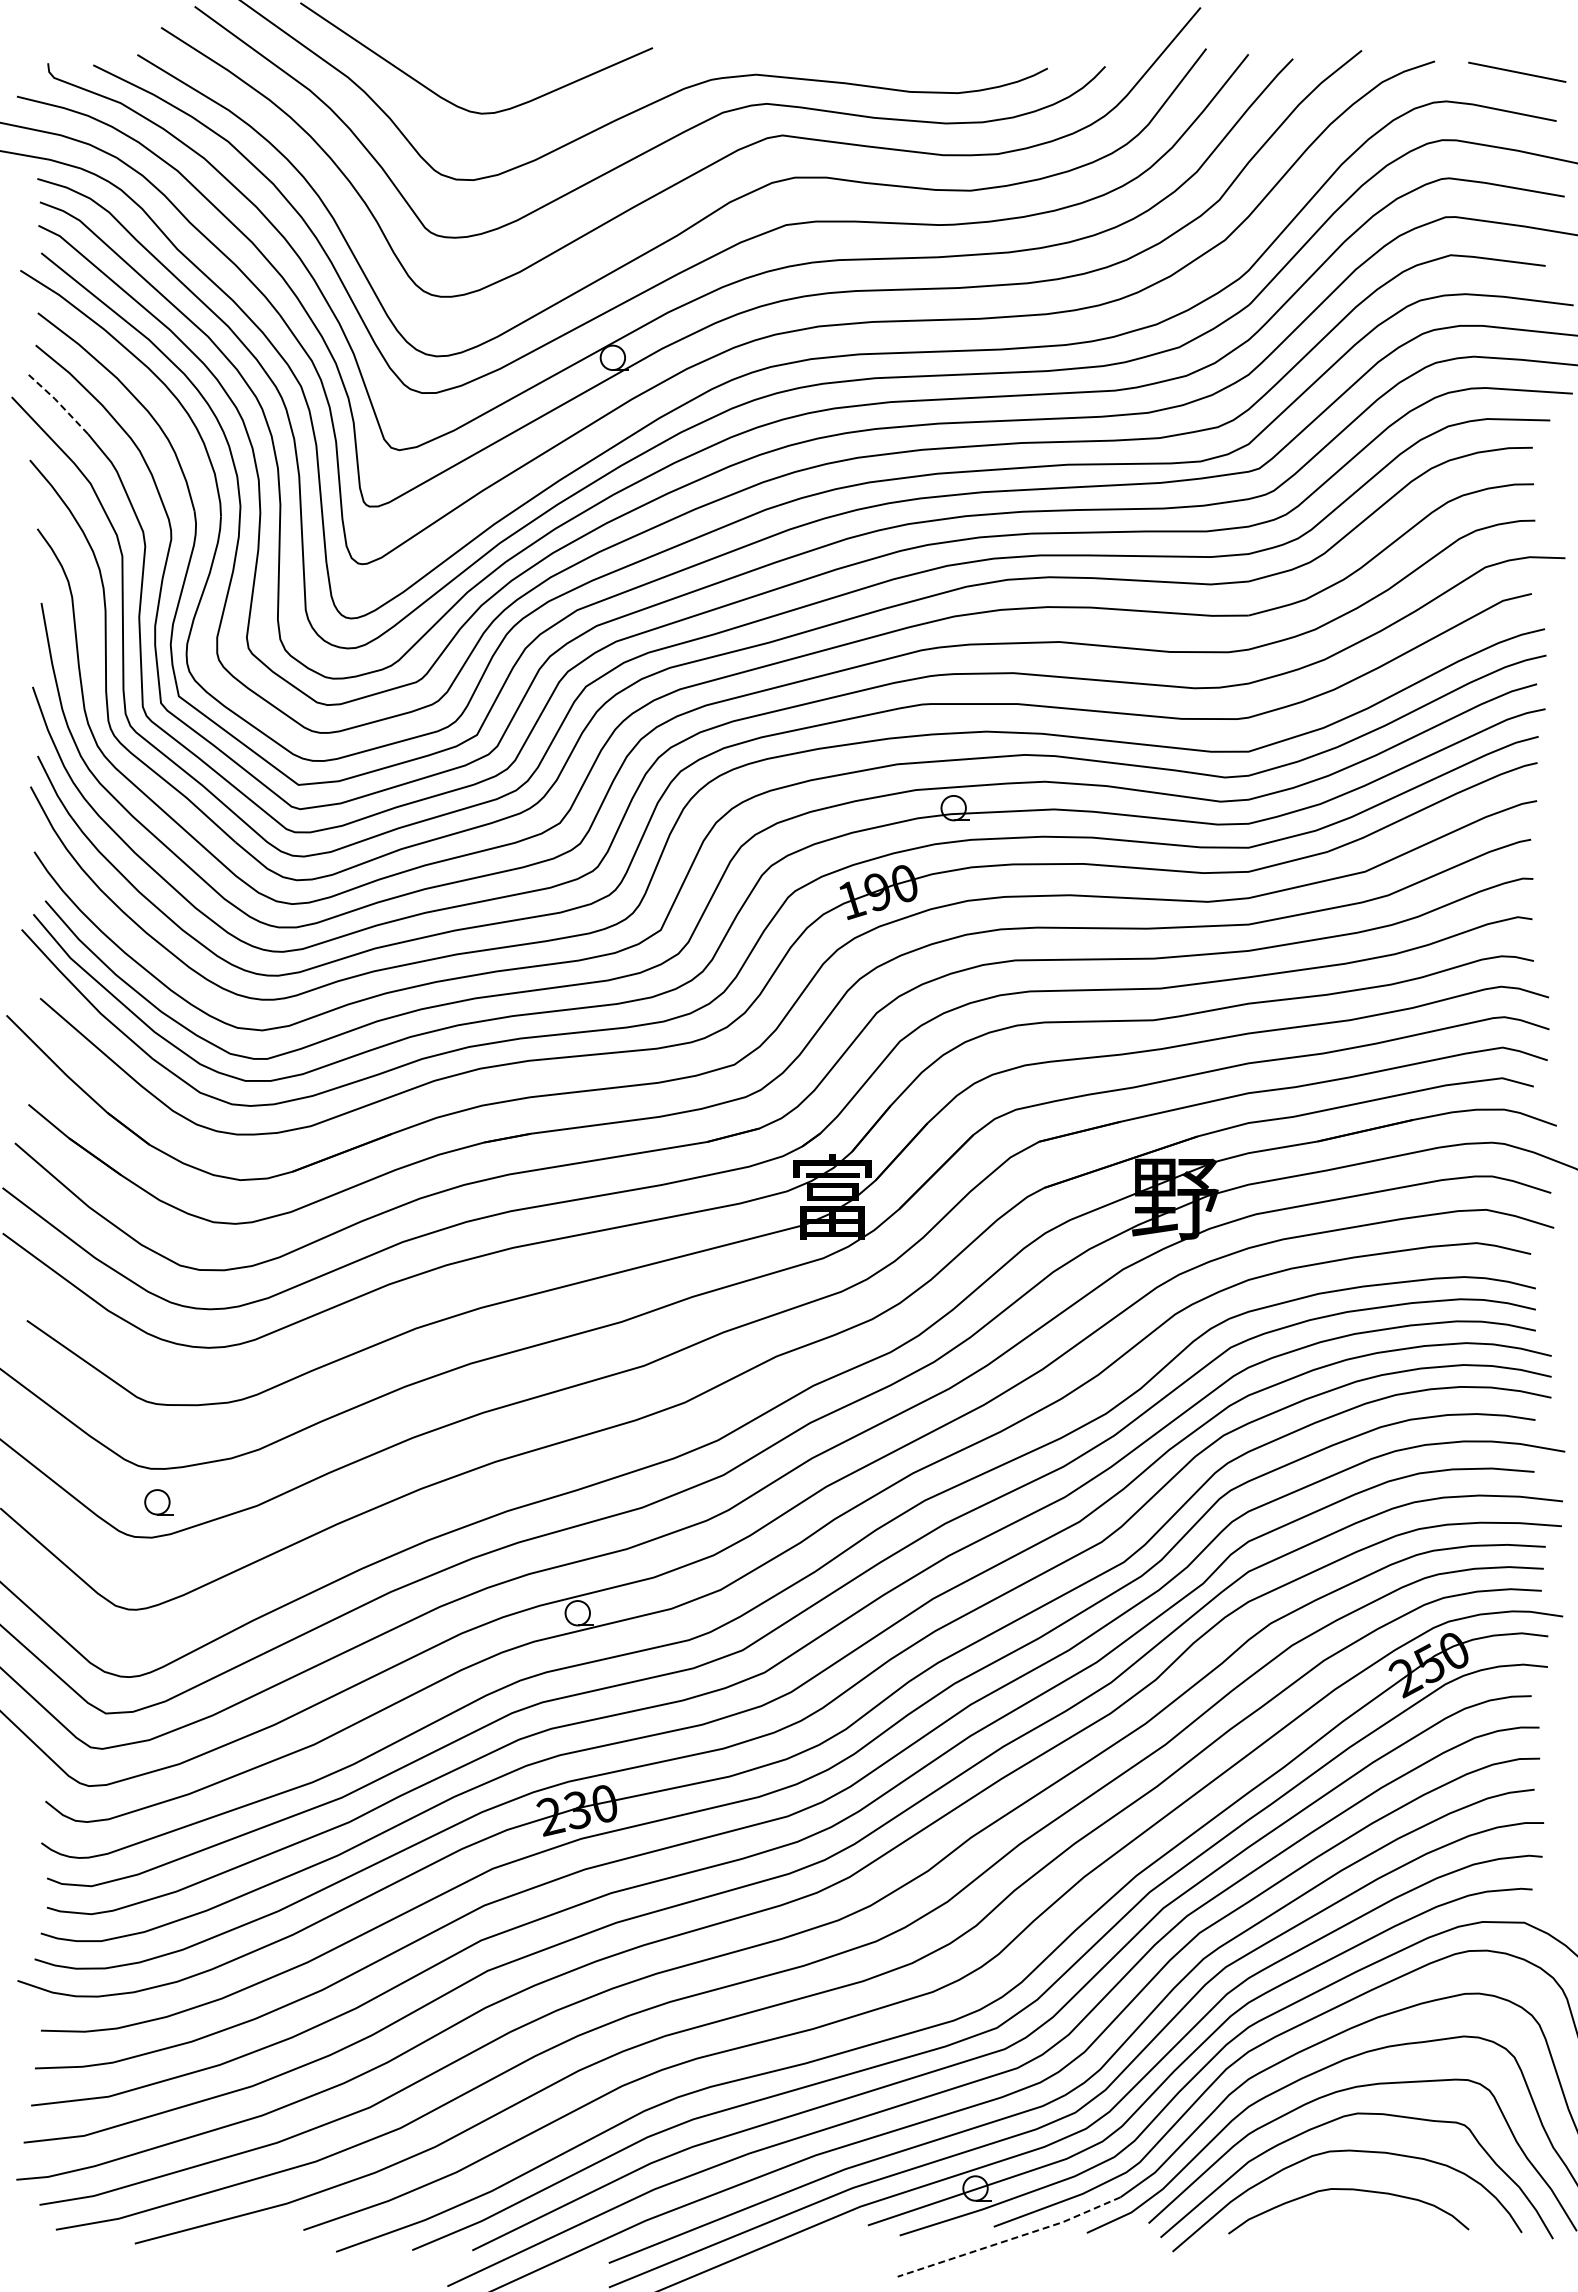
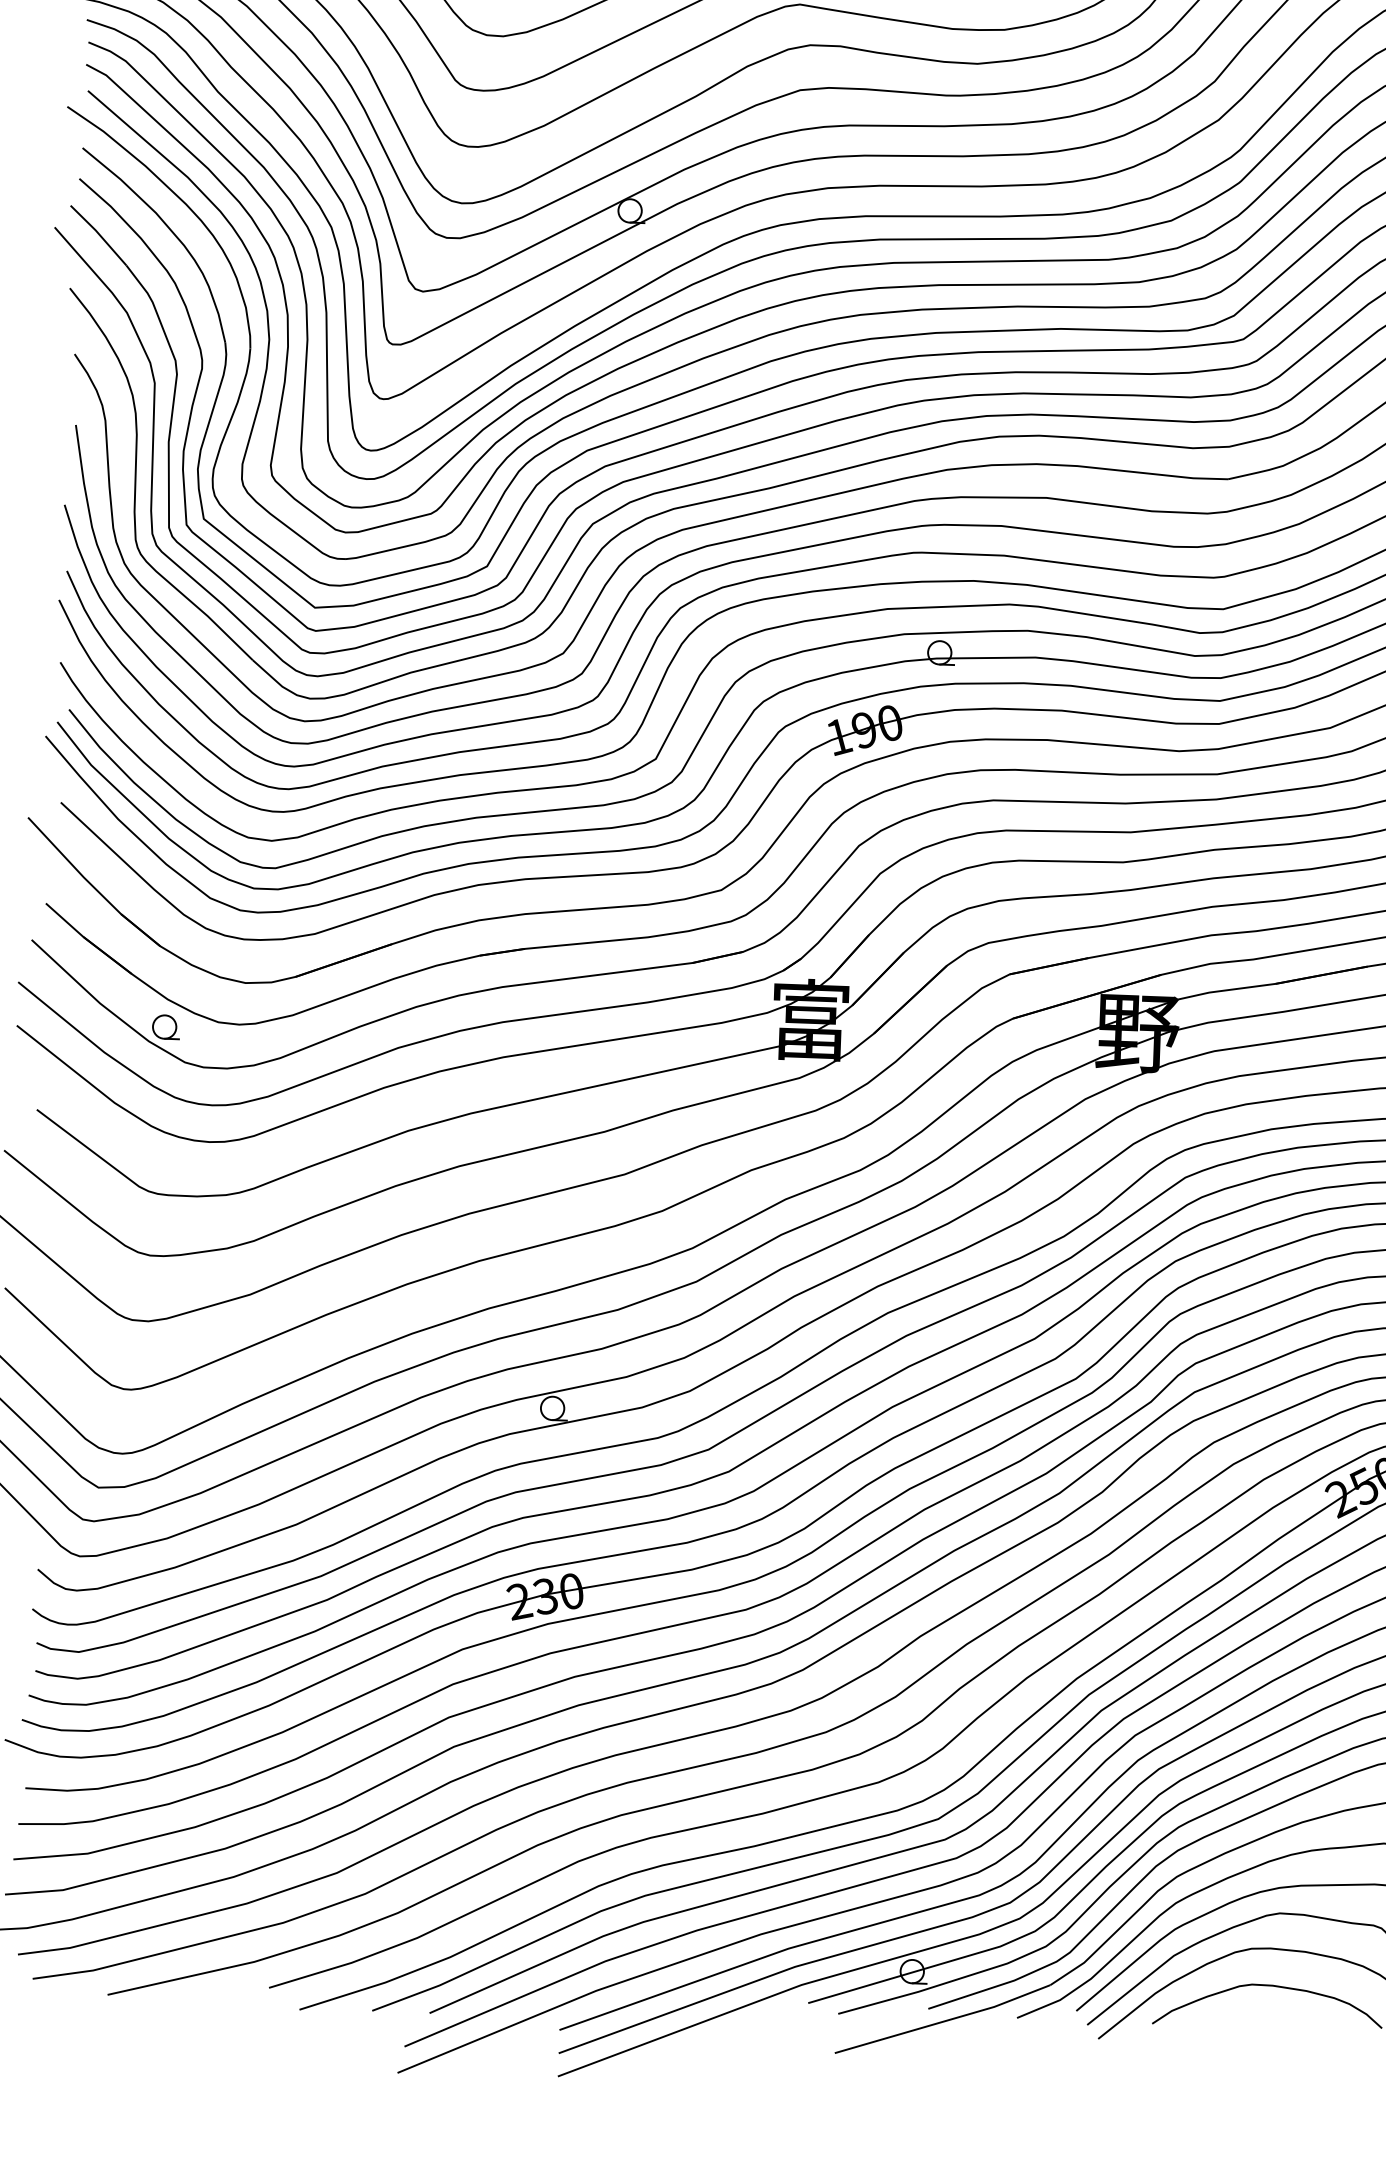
line: (58, 402) -> (99, 234), dashed -> solid
part: (158, 1502) -> (165, 1027), moved
line: (1010, 2239) -> (943, 2021), dashed -> solid

